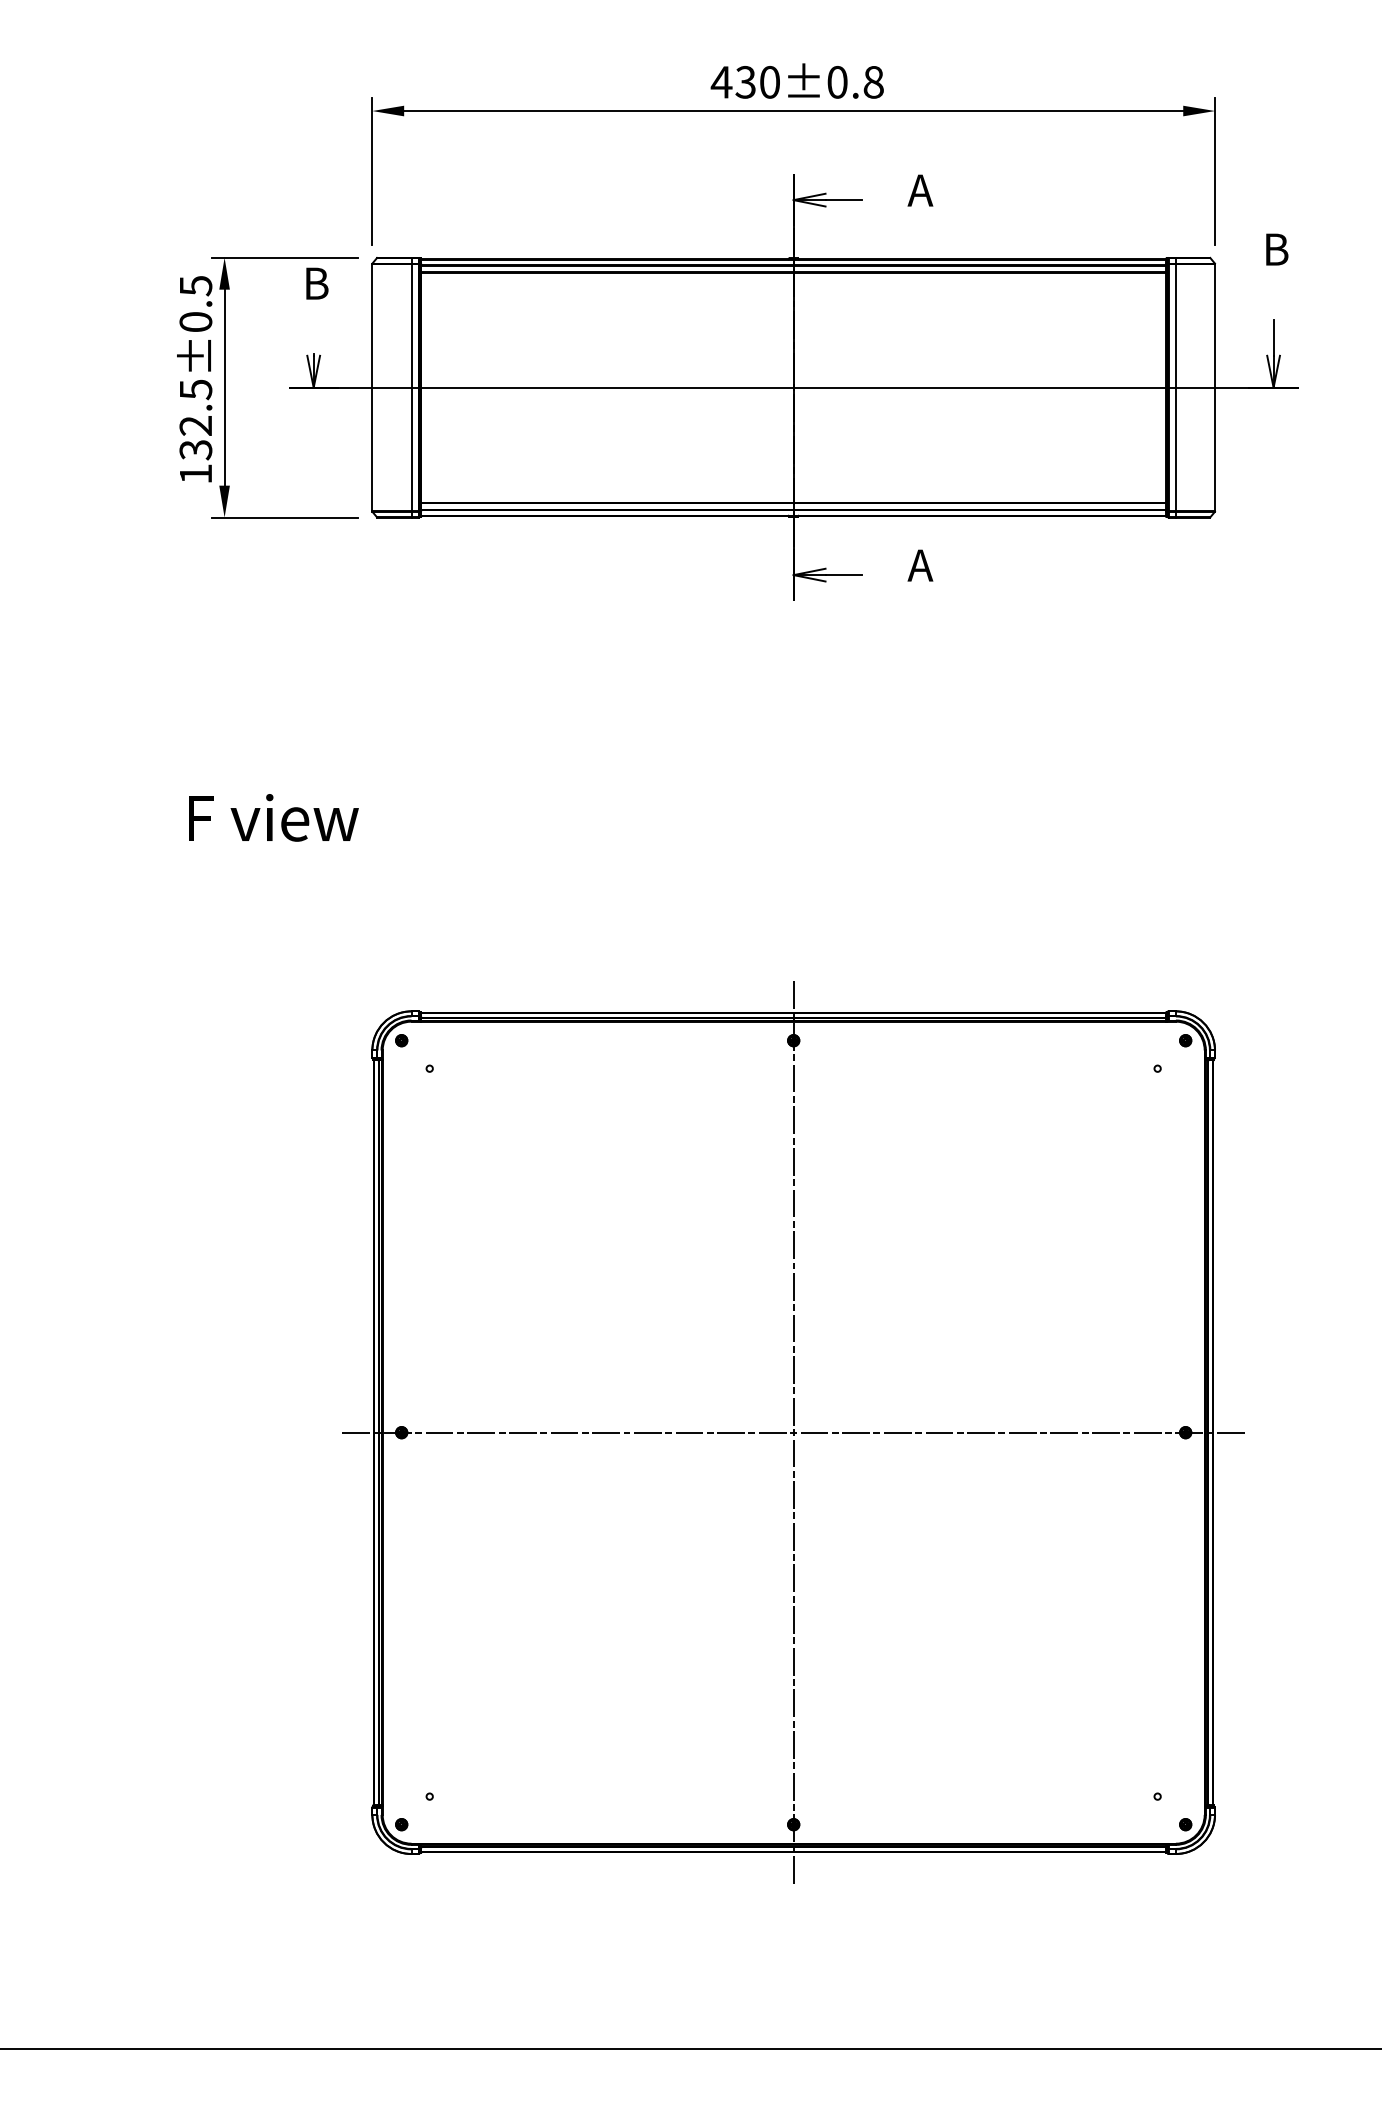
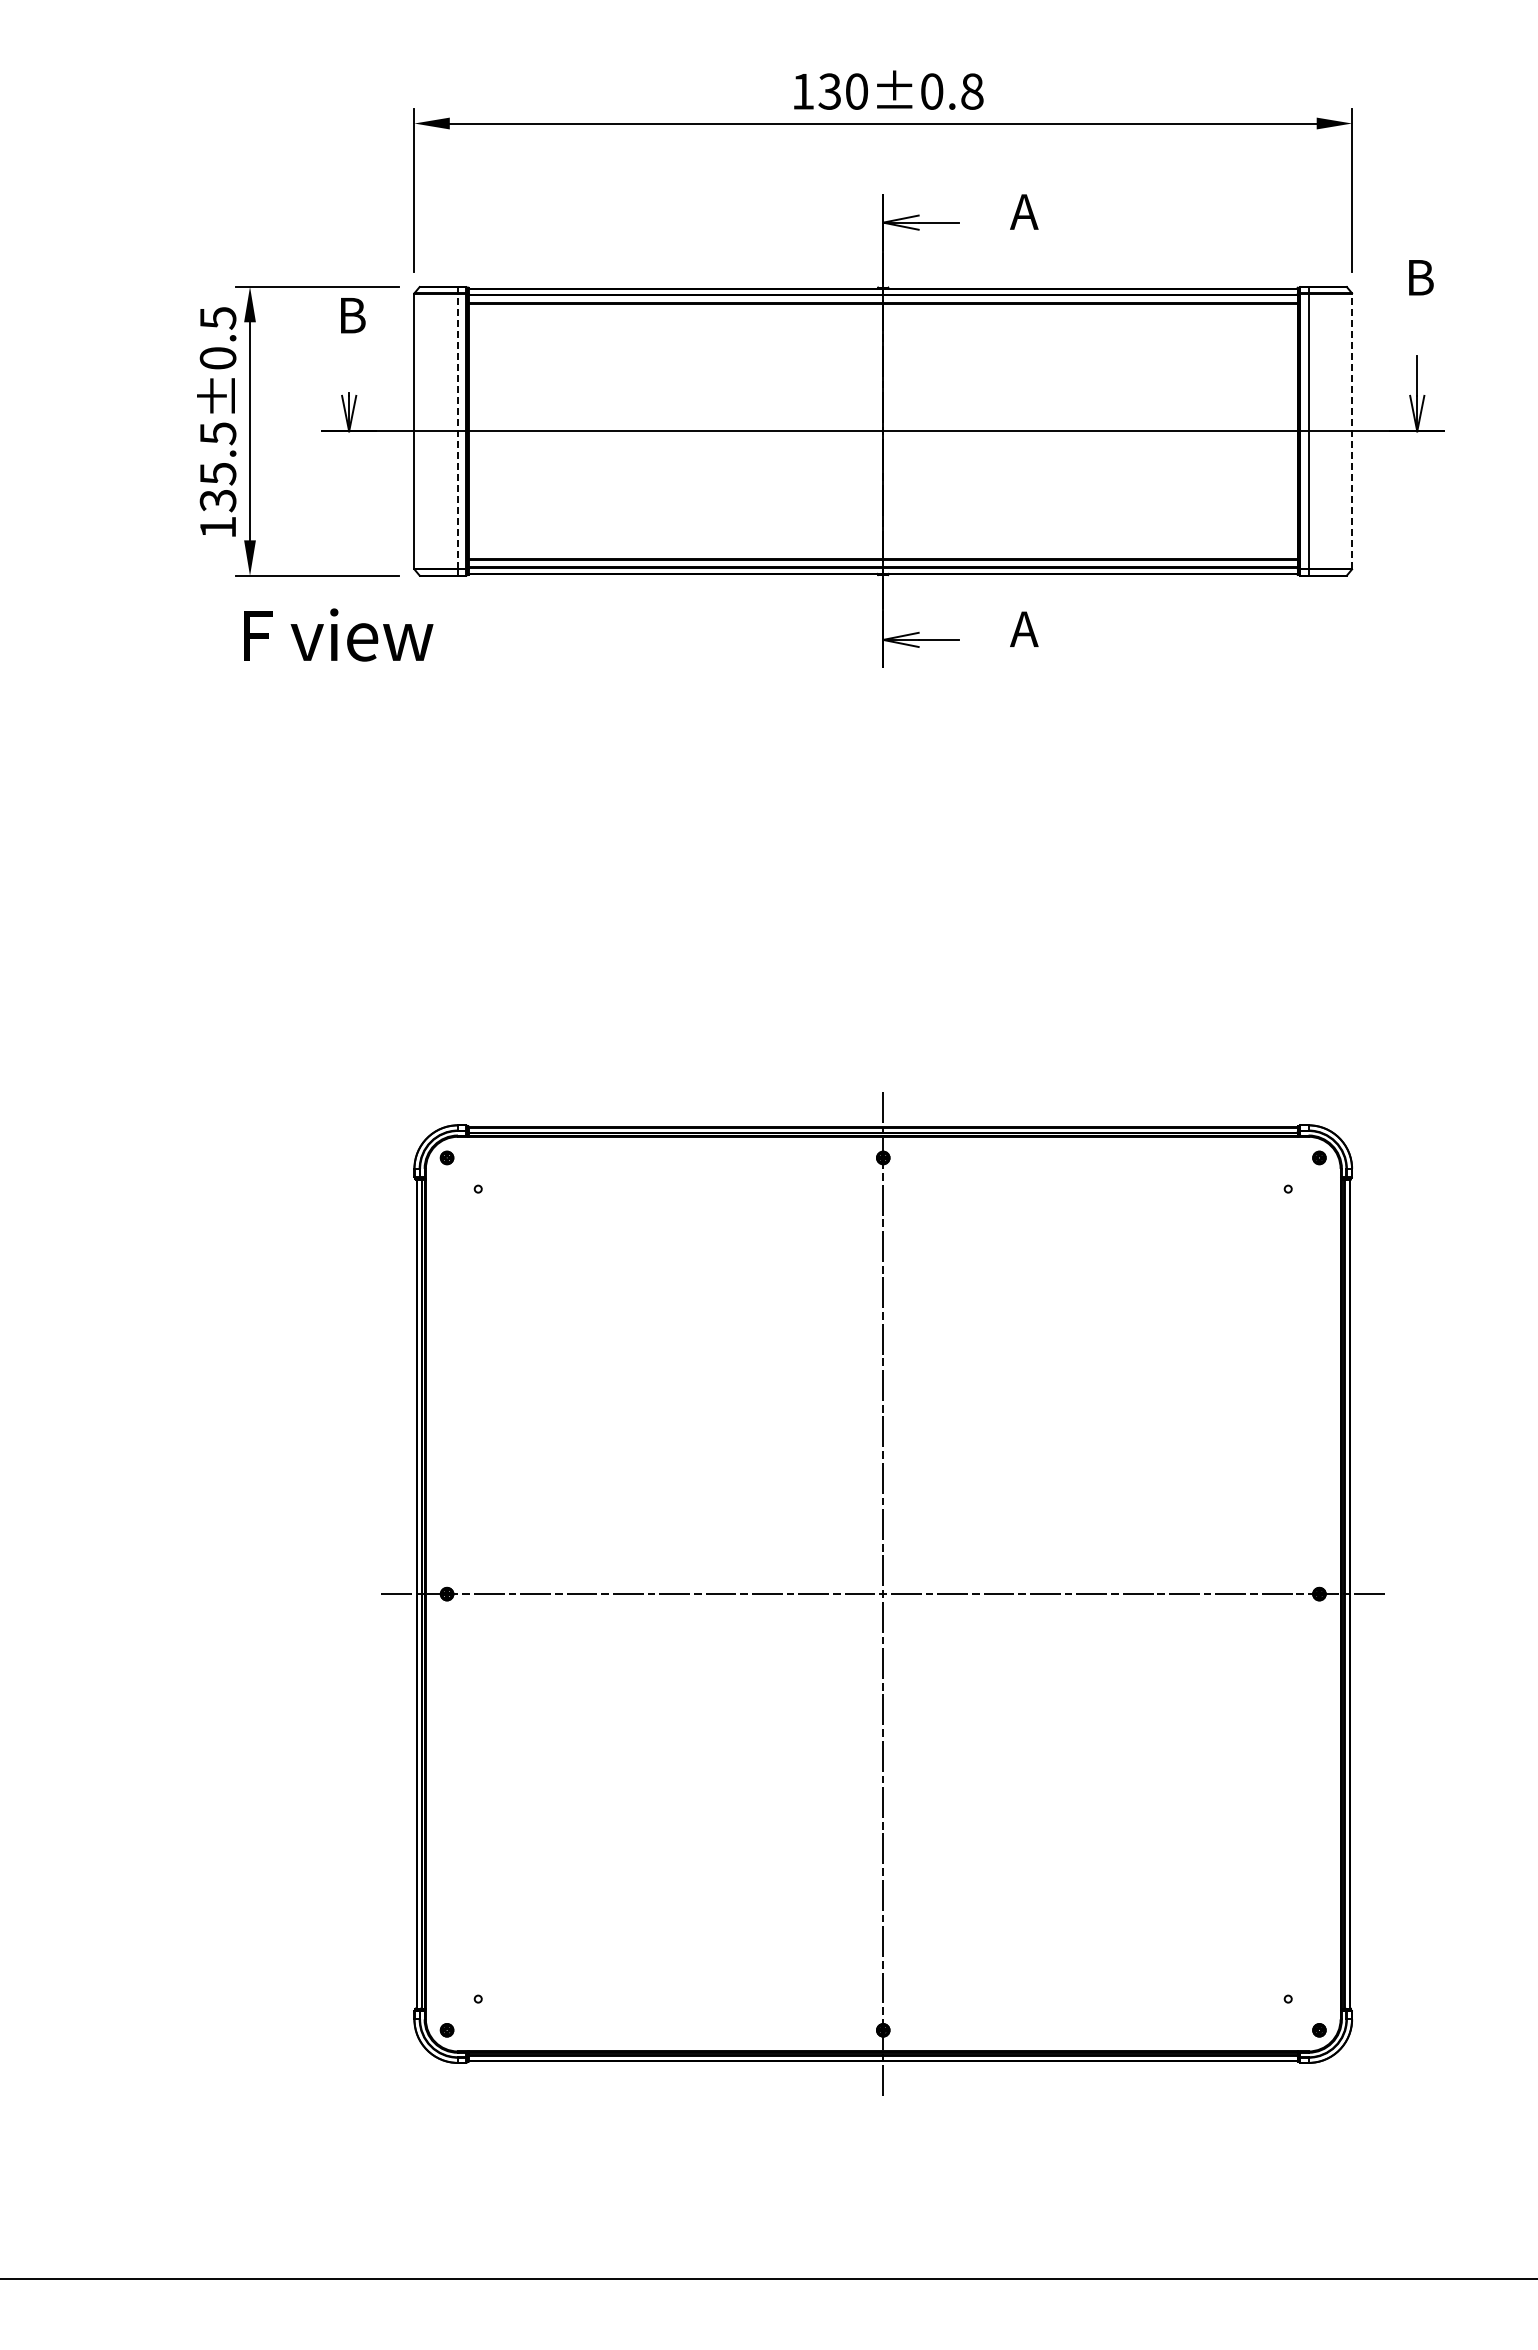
text: (722, 82) -> (803, 91), 430±0.8 -> 130±0.8
line: (411, 387) -> (458, 431), solid -> dashed
line: (1215, 387) -> (1352, 431), solid -> dashed
text: (195, 425) -> (217, 473), 132.5±0.5 -> 135.5±0.5
text: (273, 817) -> (338, 634), moved

